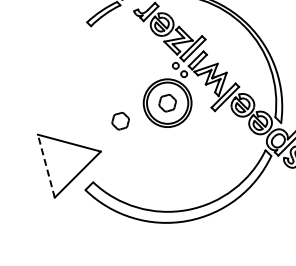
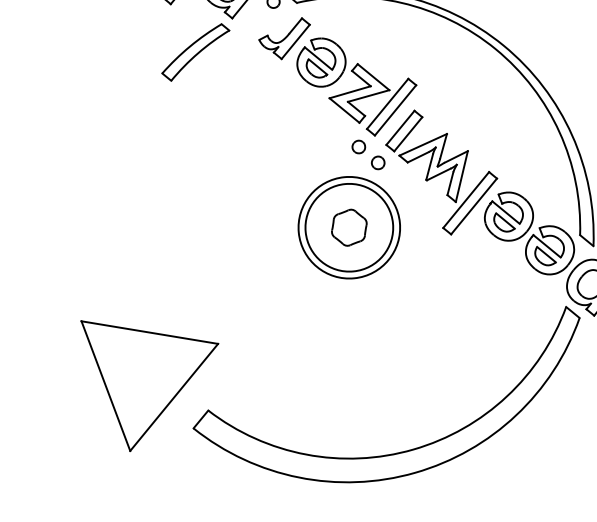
part: (120, 121) -> (253, 276), removed
line: (46, 166) -> (106, 386), dashed -> solid

